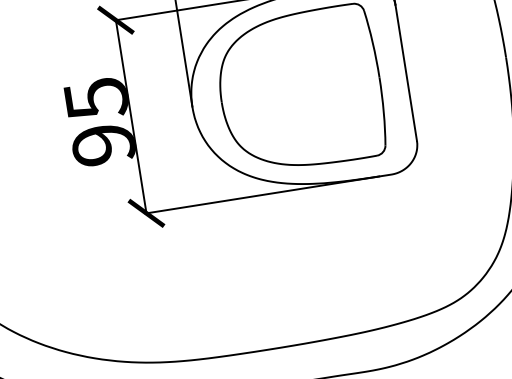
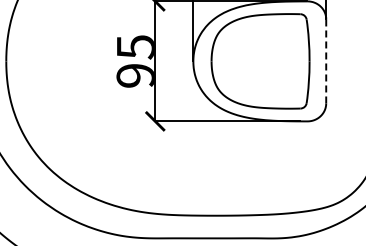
line: (406, 71) -> (326, 60), solid -> dashed

